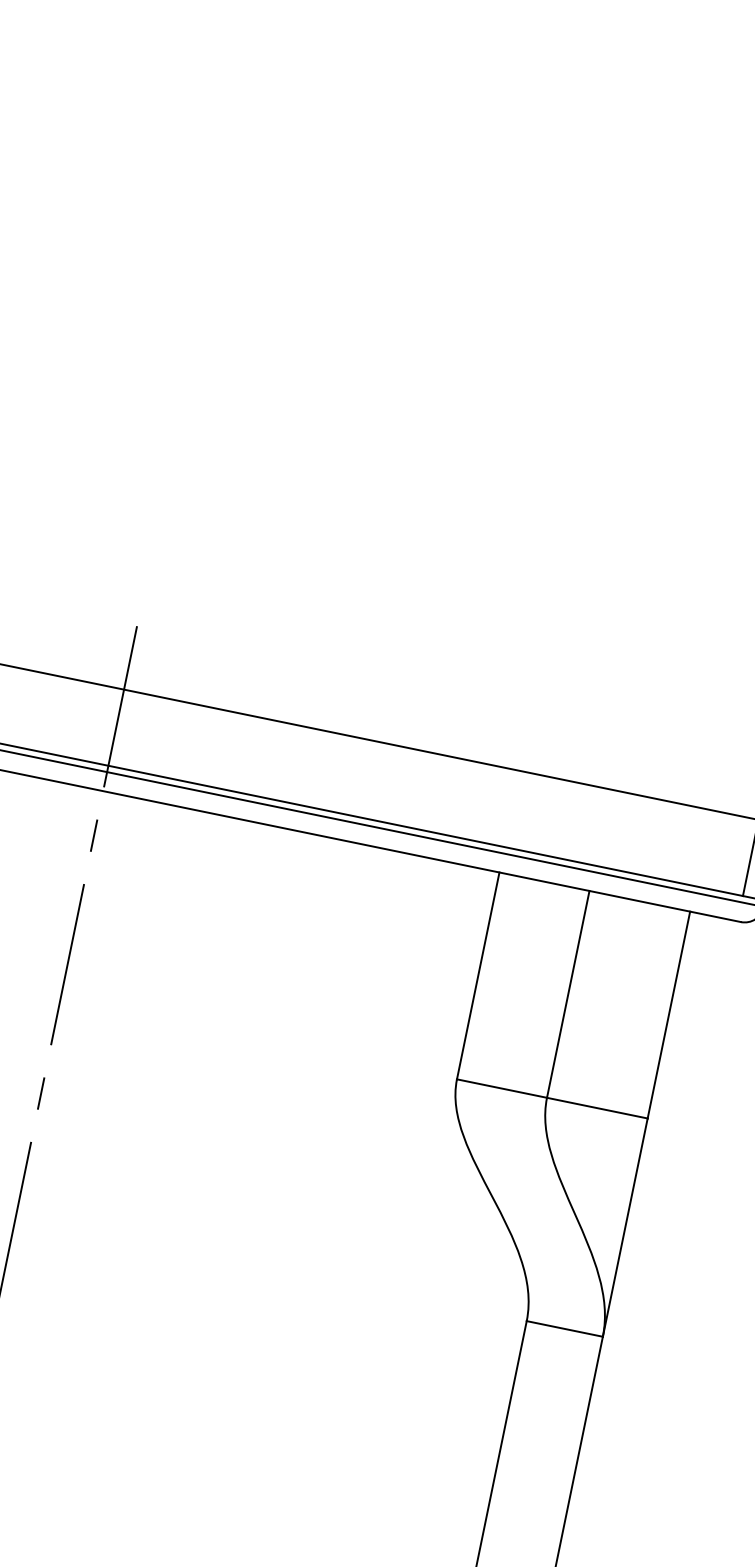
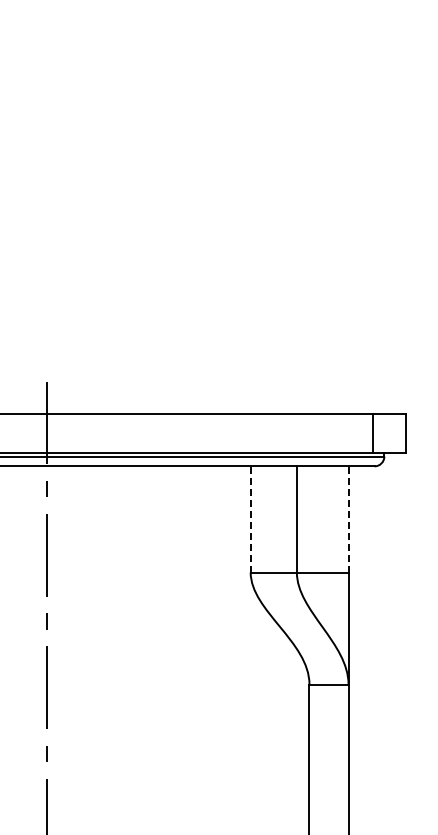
line: (478, 974) -> (250, 518), solid -> dashed
line: (669, 1013) -> (348, 518), solid -> dashed

